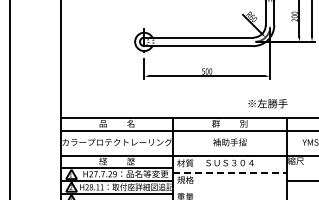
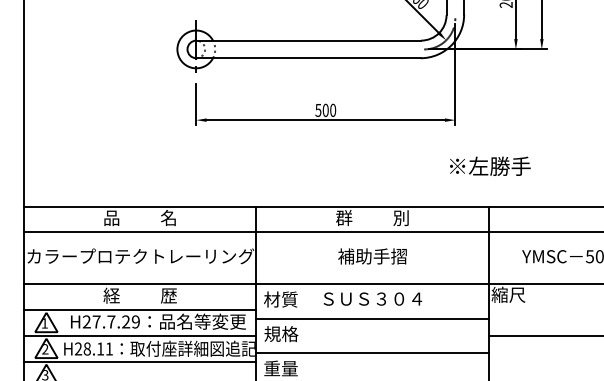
text: (267, 103) -> (489, 166), moved
line: (229, 172) -> (371, 318), dashed -> solid
line: (229, 189) -> (371, 353), added

